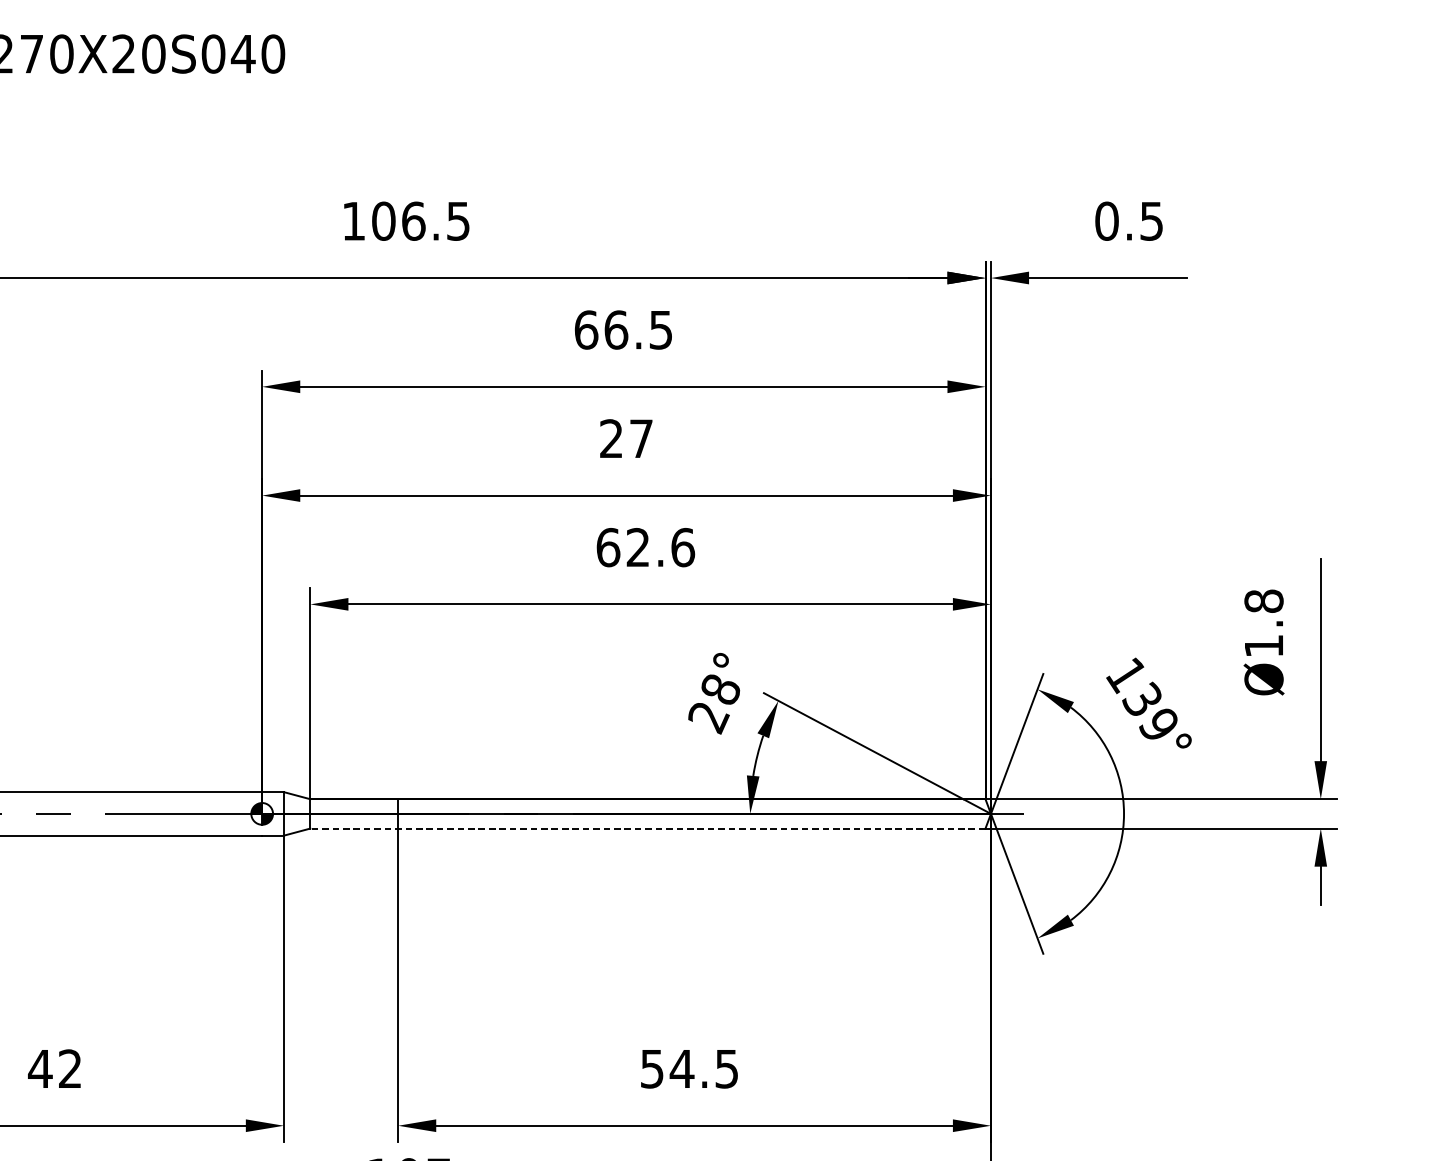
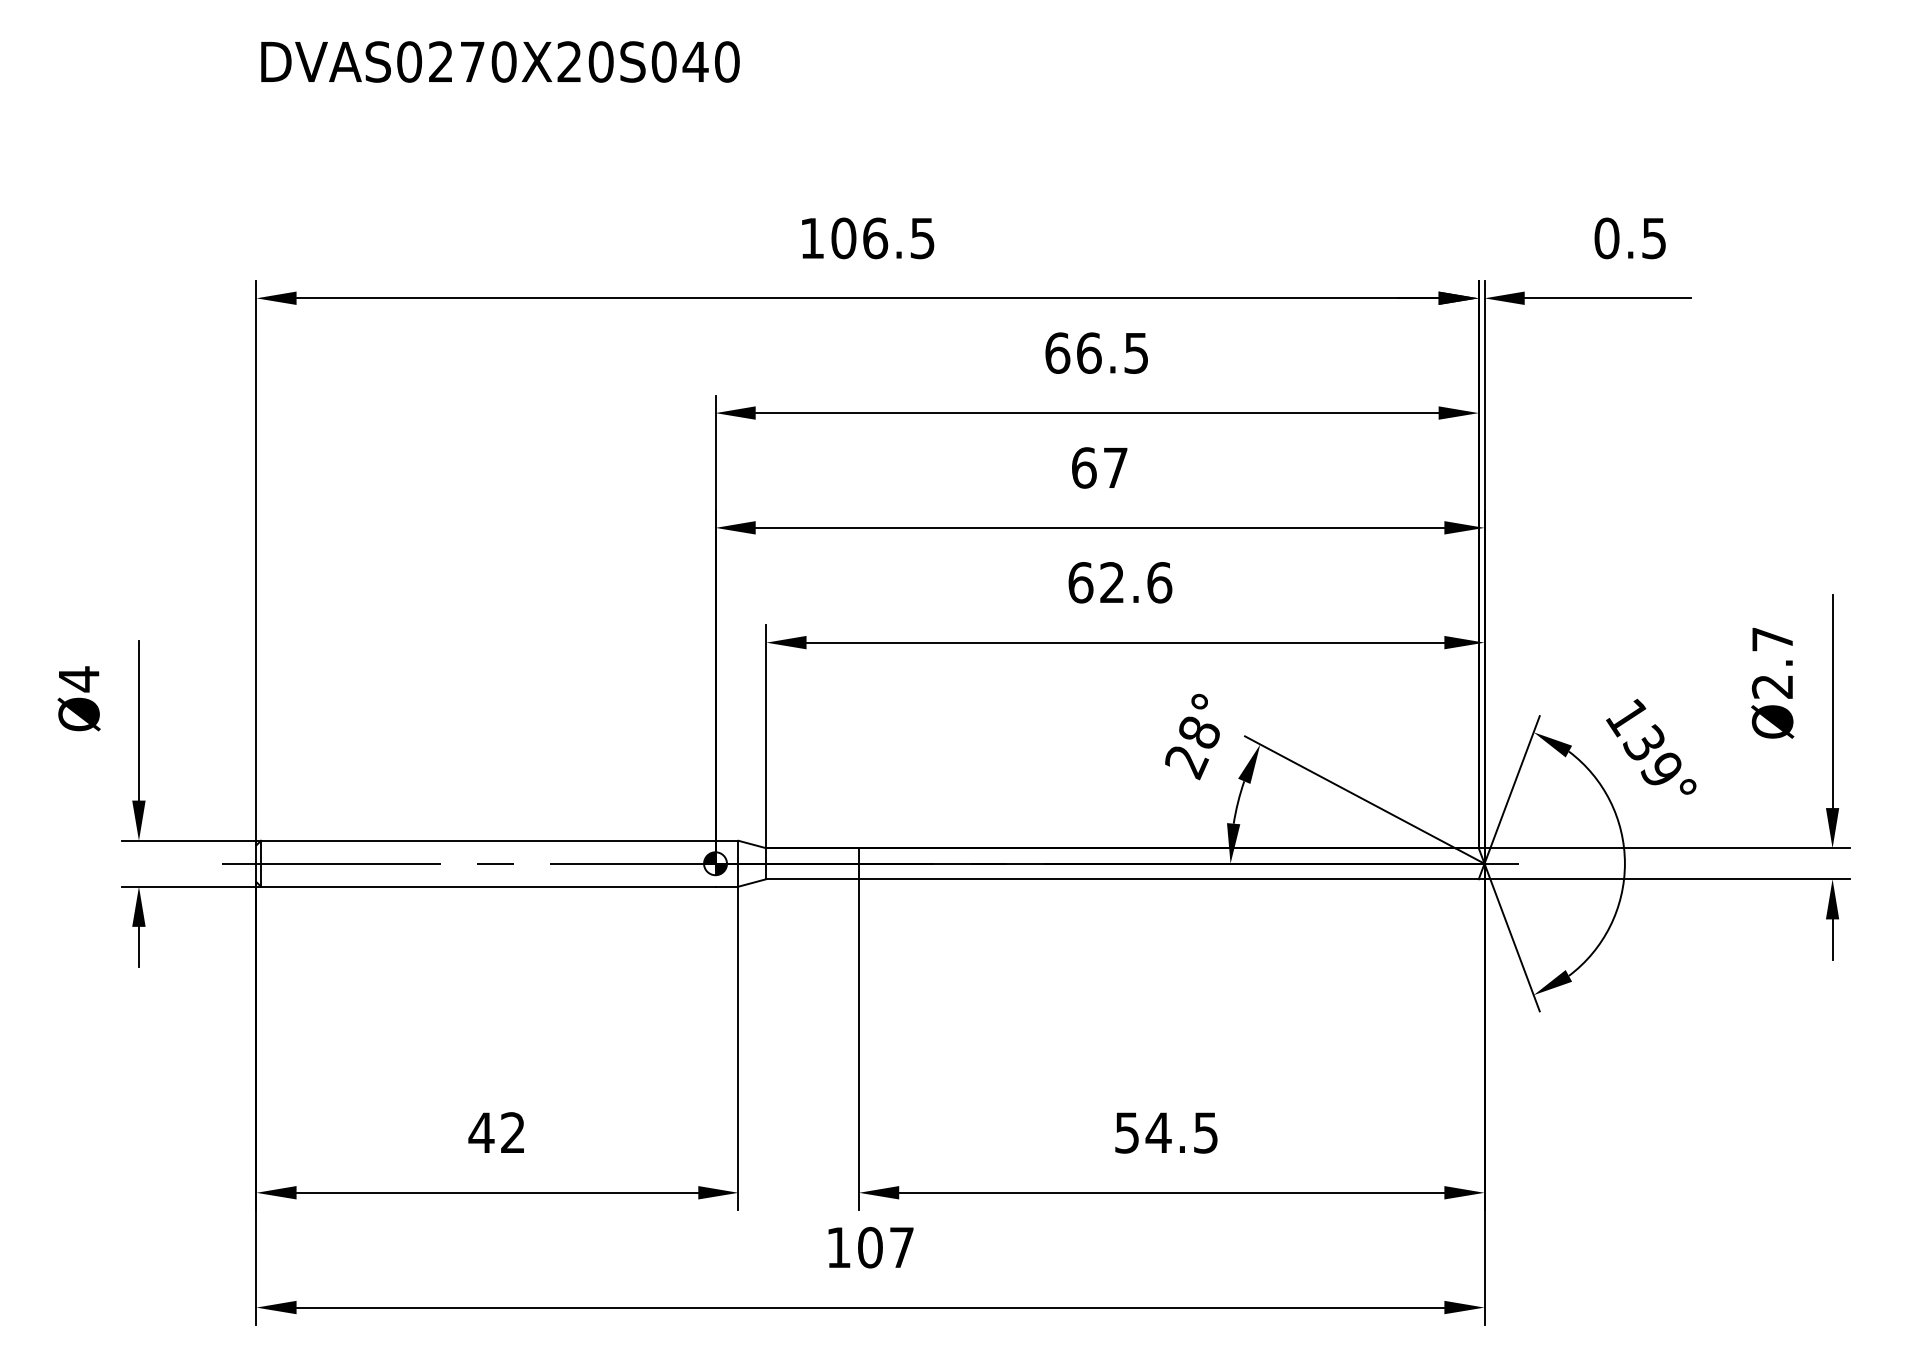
text: (611, 438) -> (1084, 467), 27 -> 67
text: (1263, 623) -> (1772, 662), Ø1.8 -> Ø2.7
line: (647, 828) -> (1122, 879), dashed -> solid

